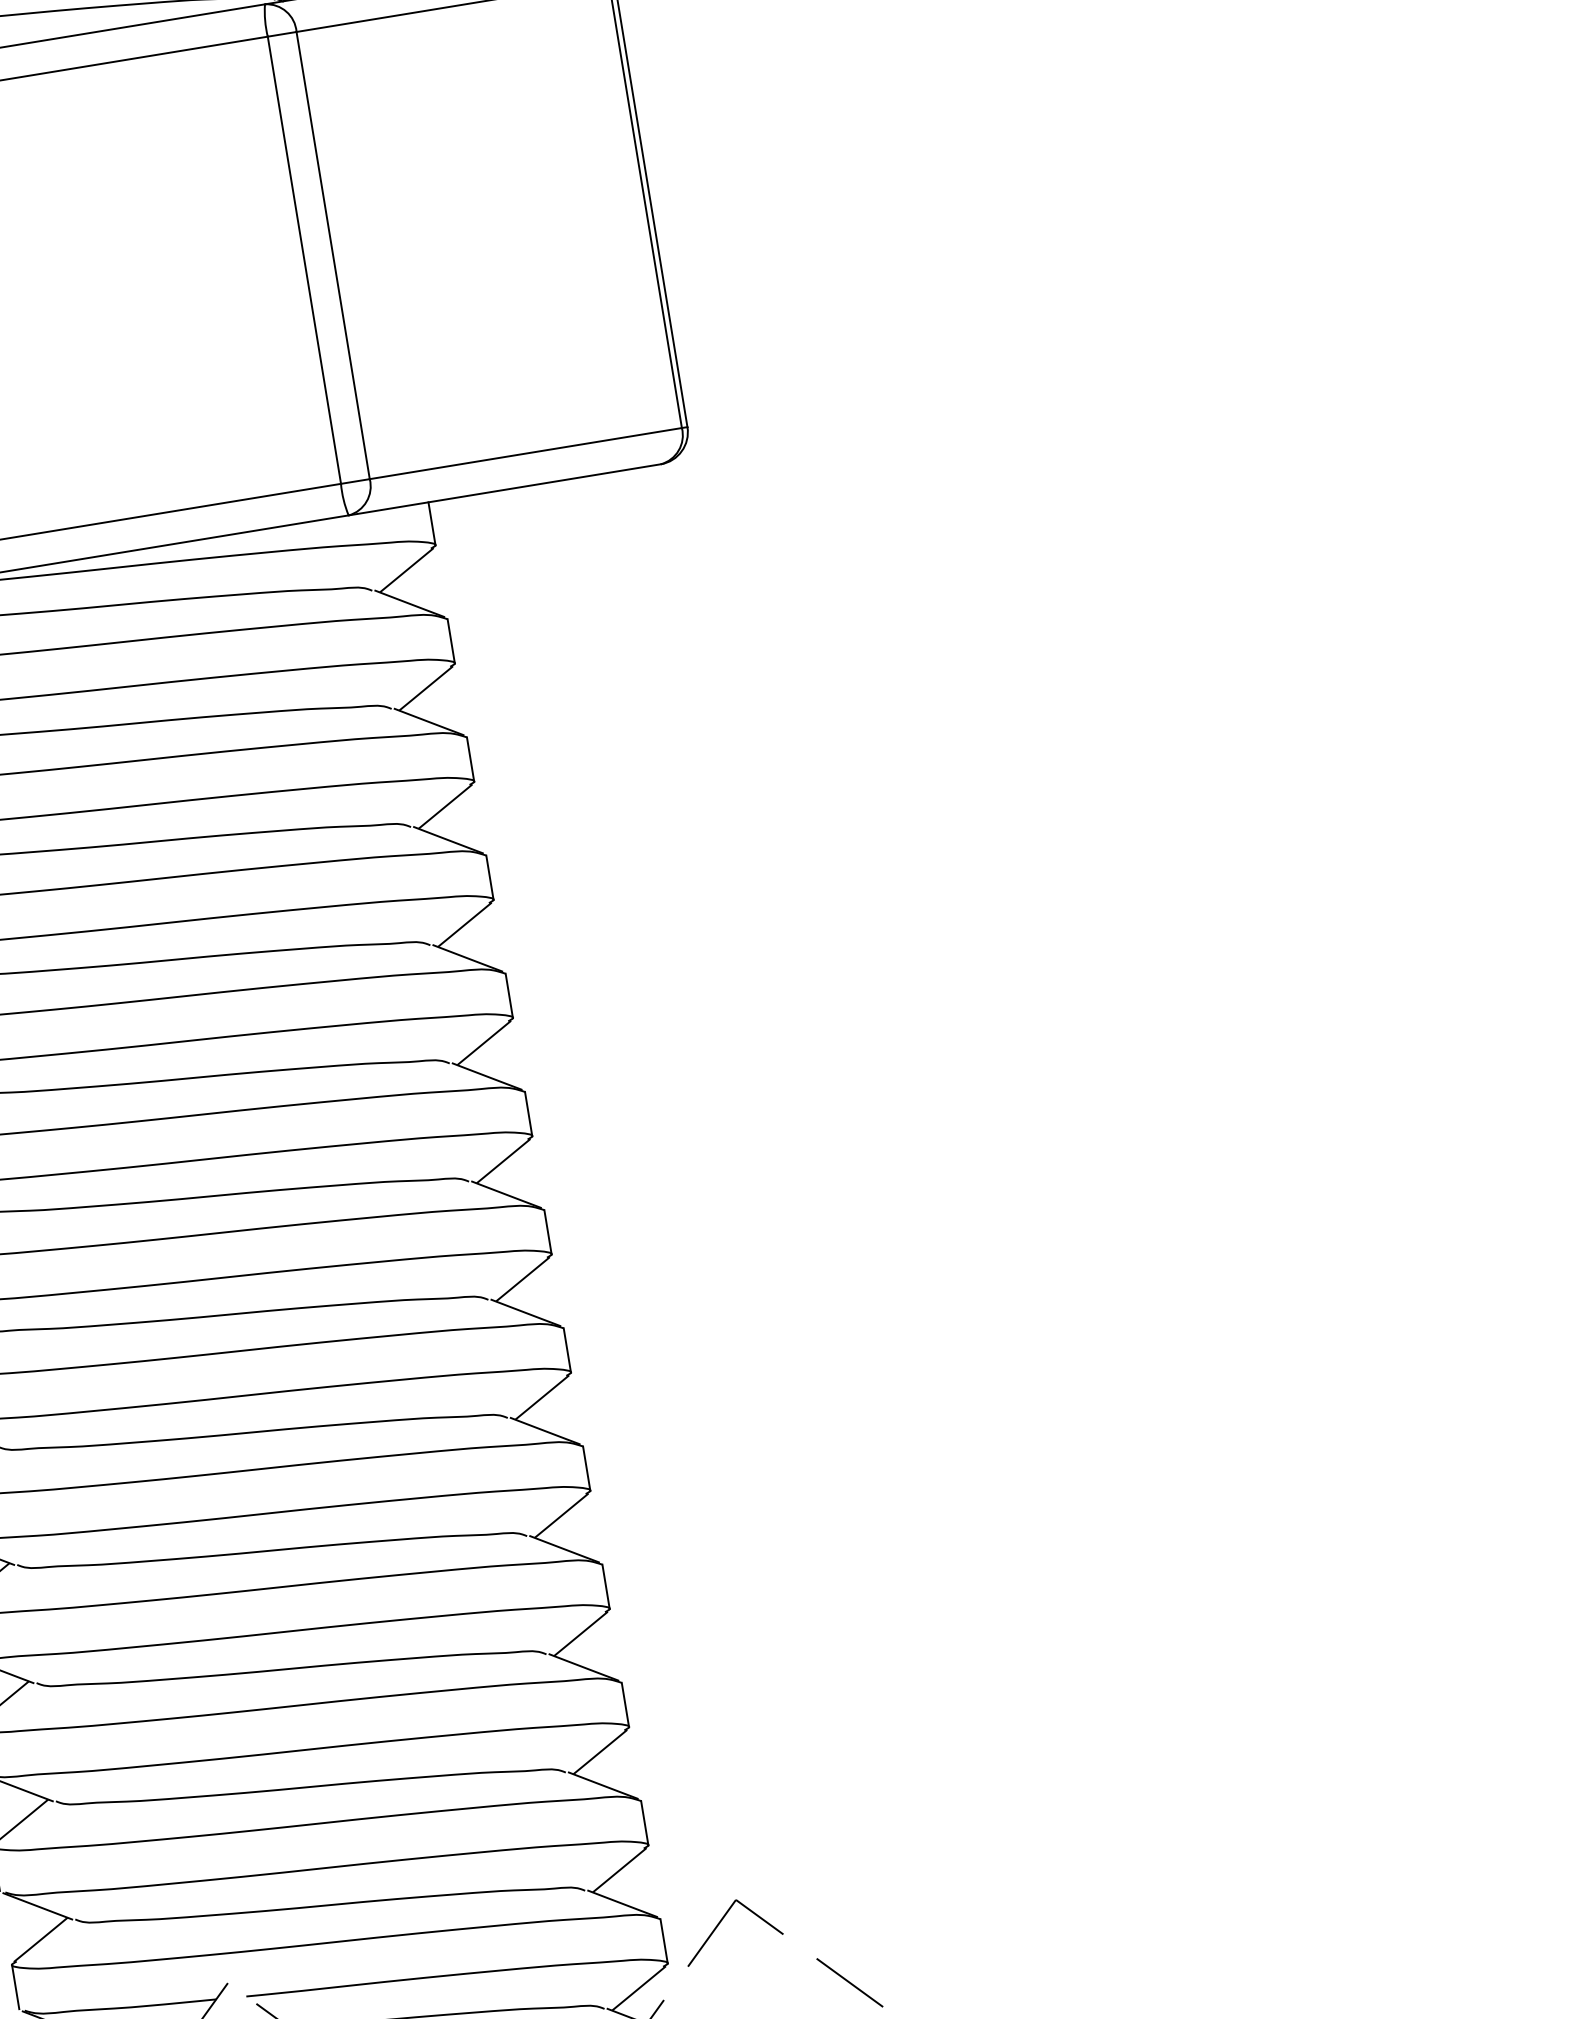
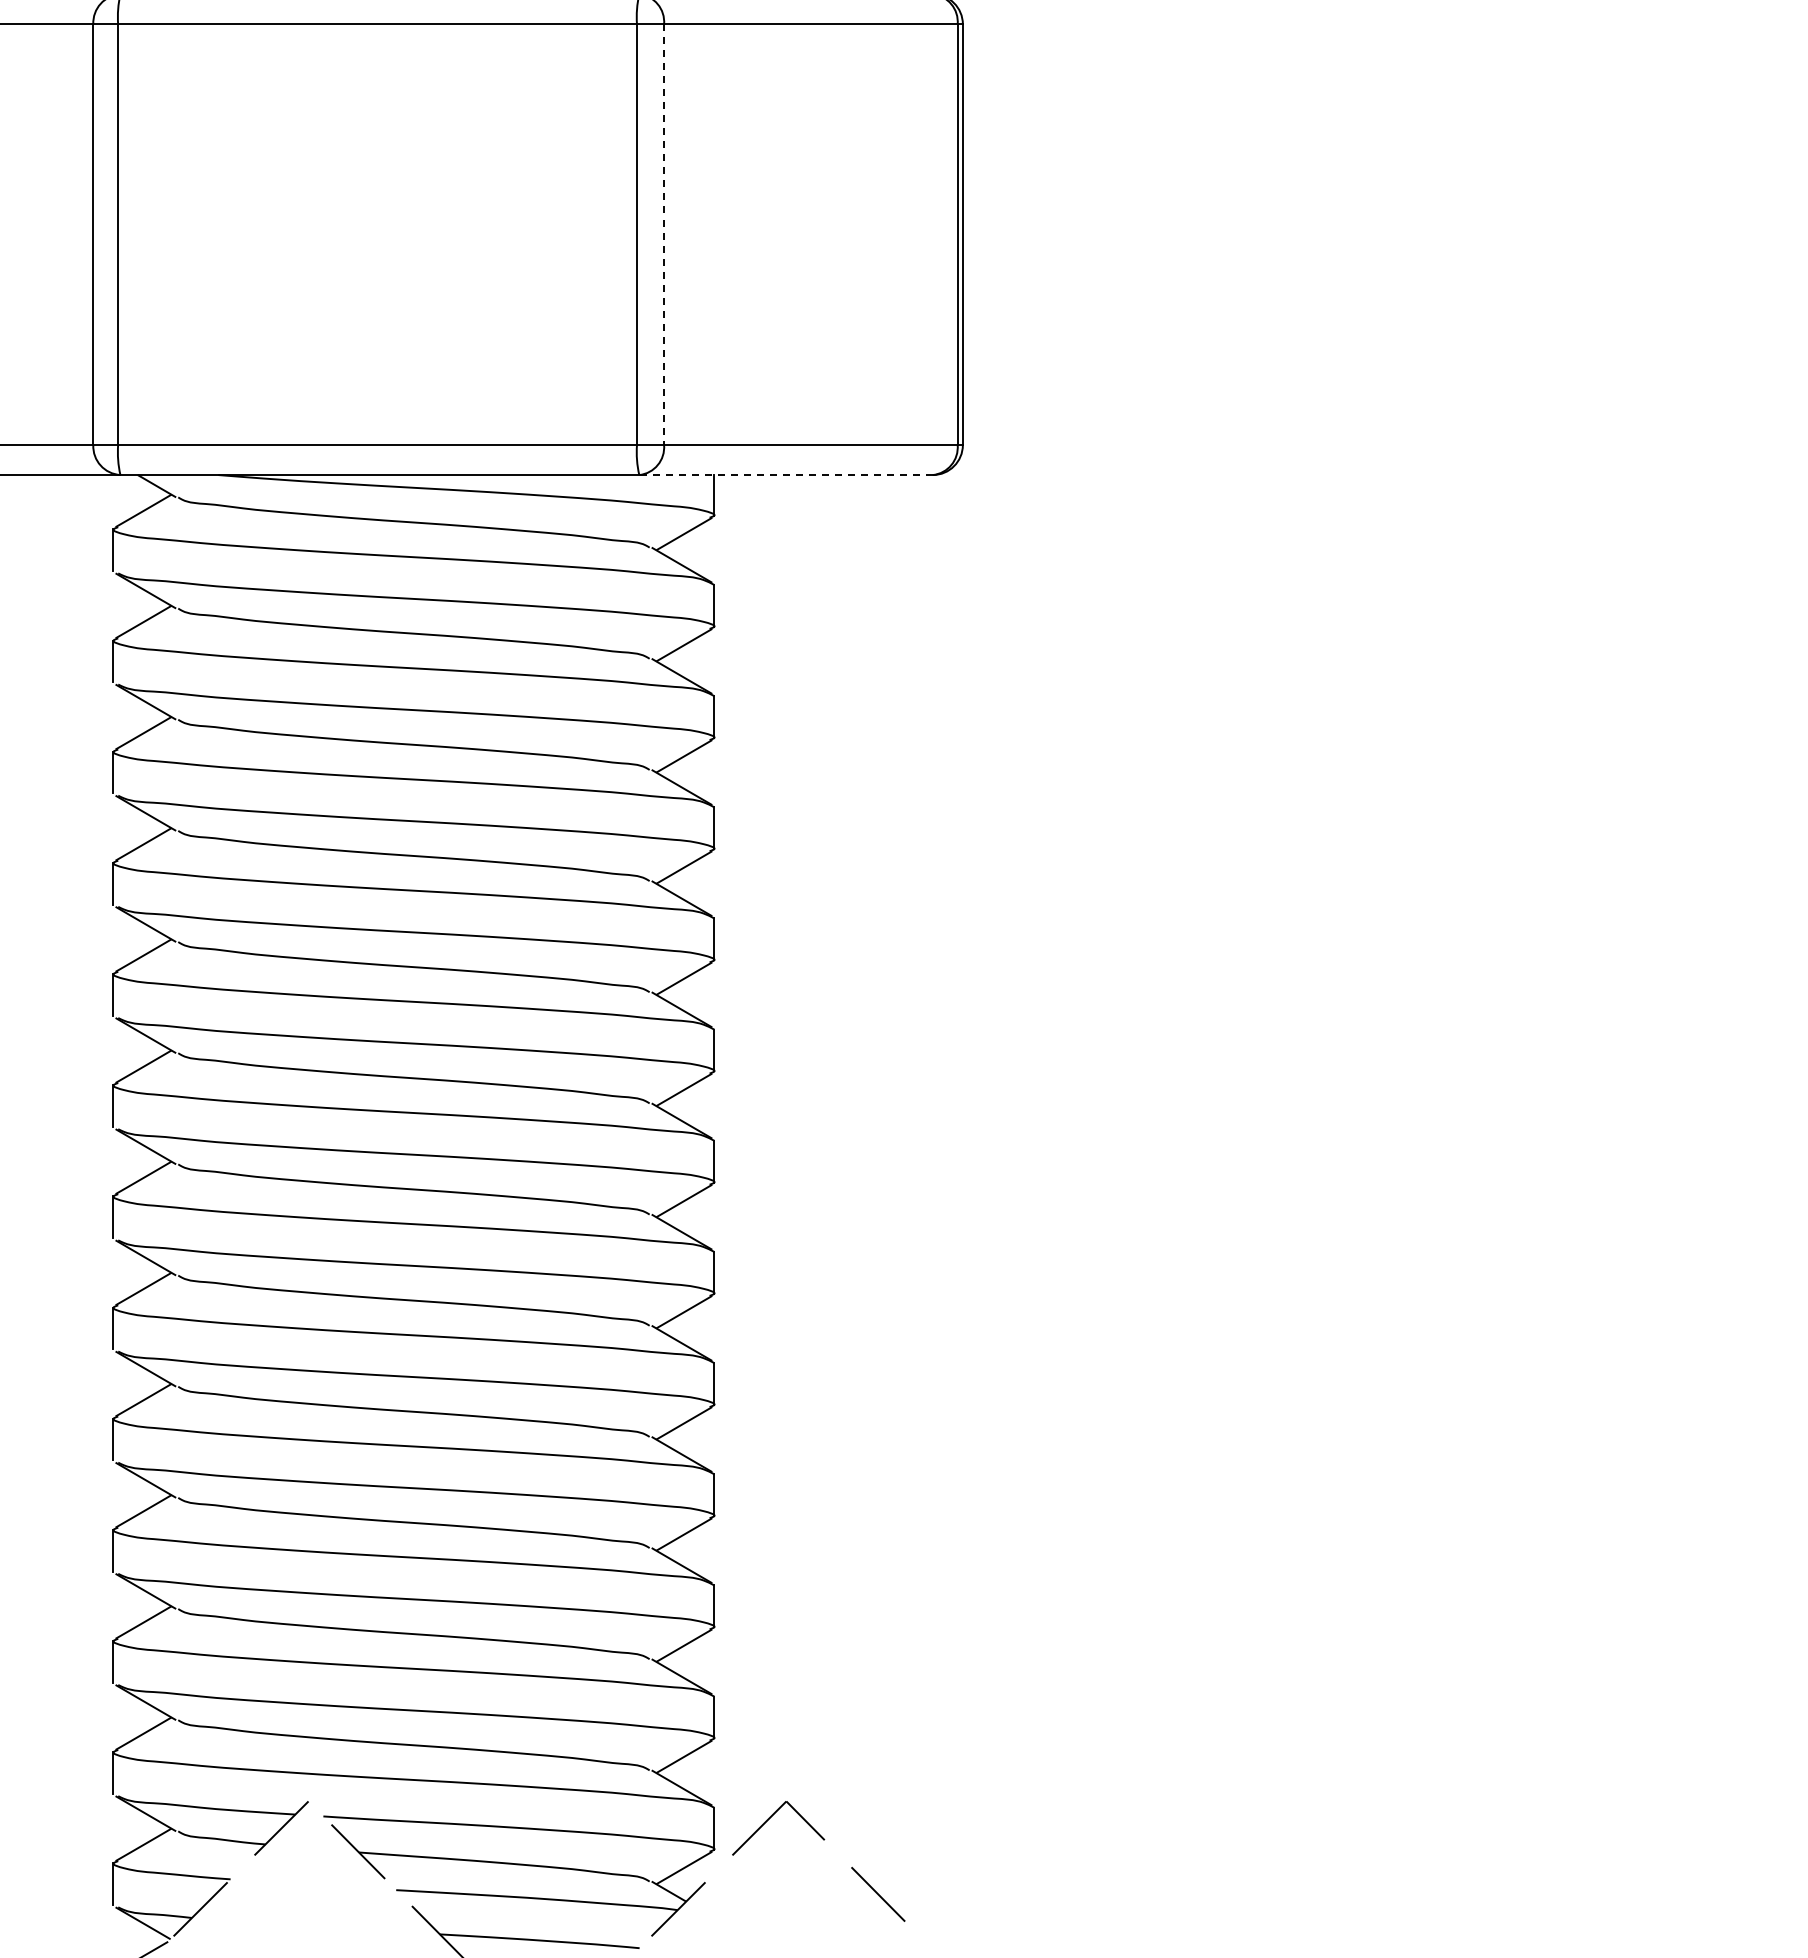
line: (333, 256) -> (664, 235), solid -> dashed
line: (505, 490) -> (786, 475), solid -> dashed

